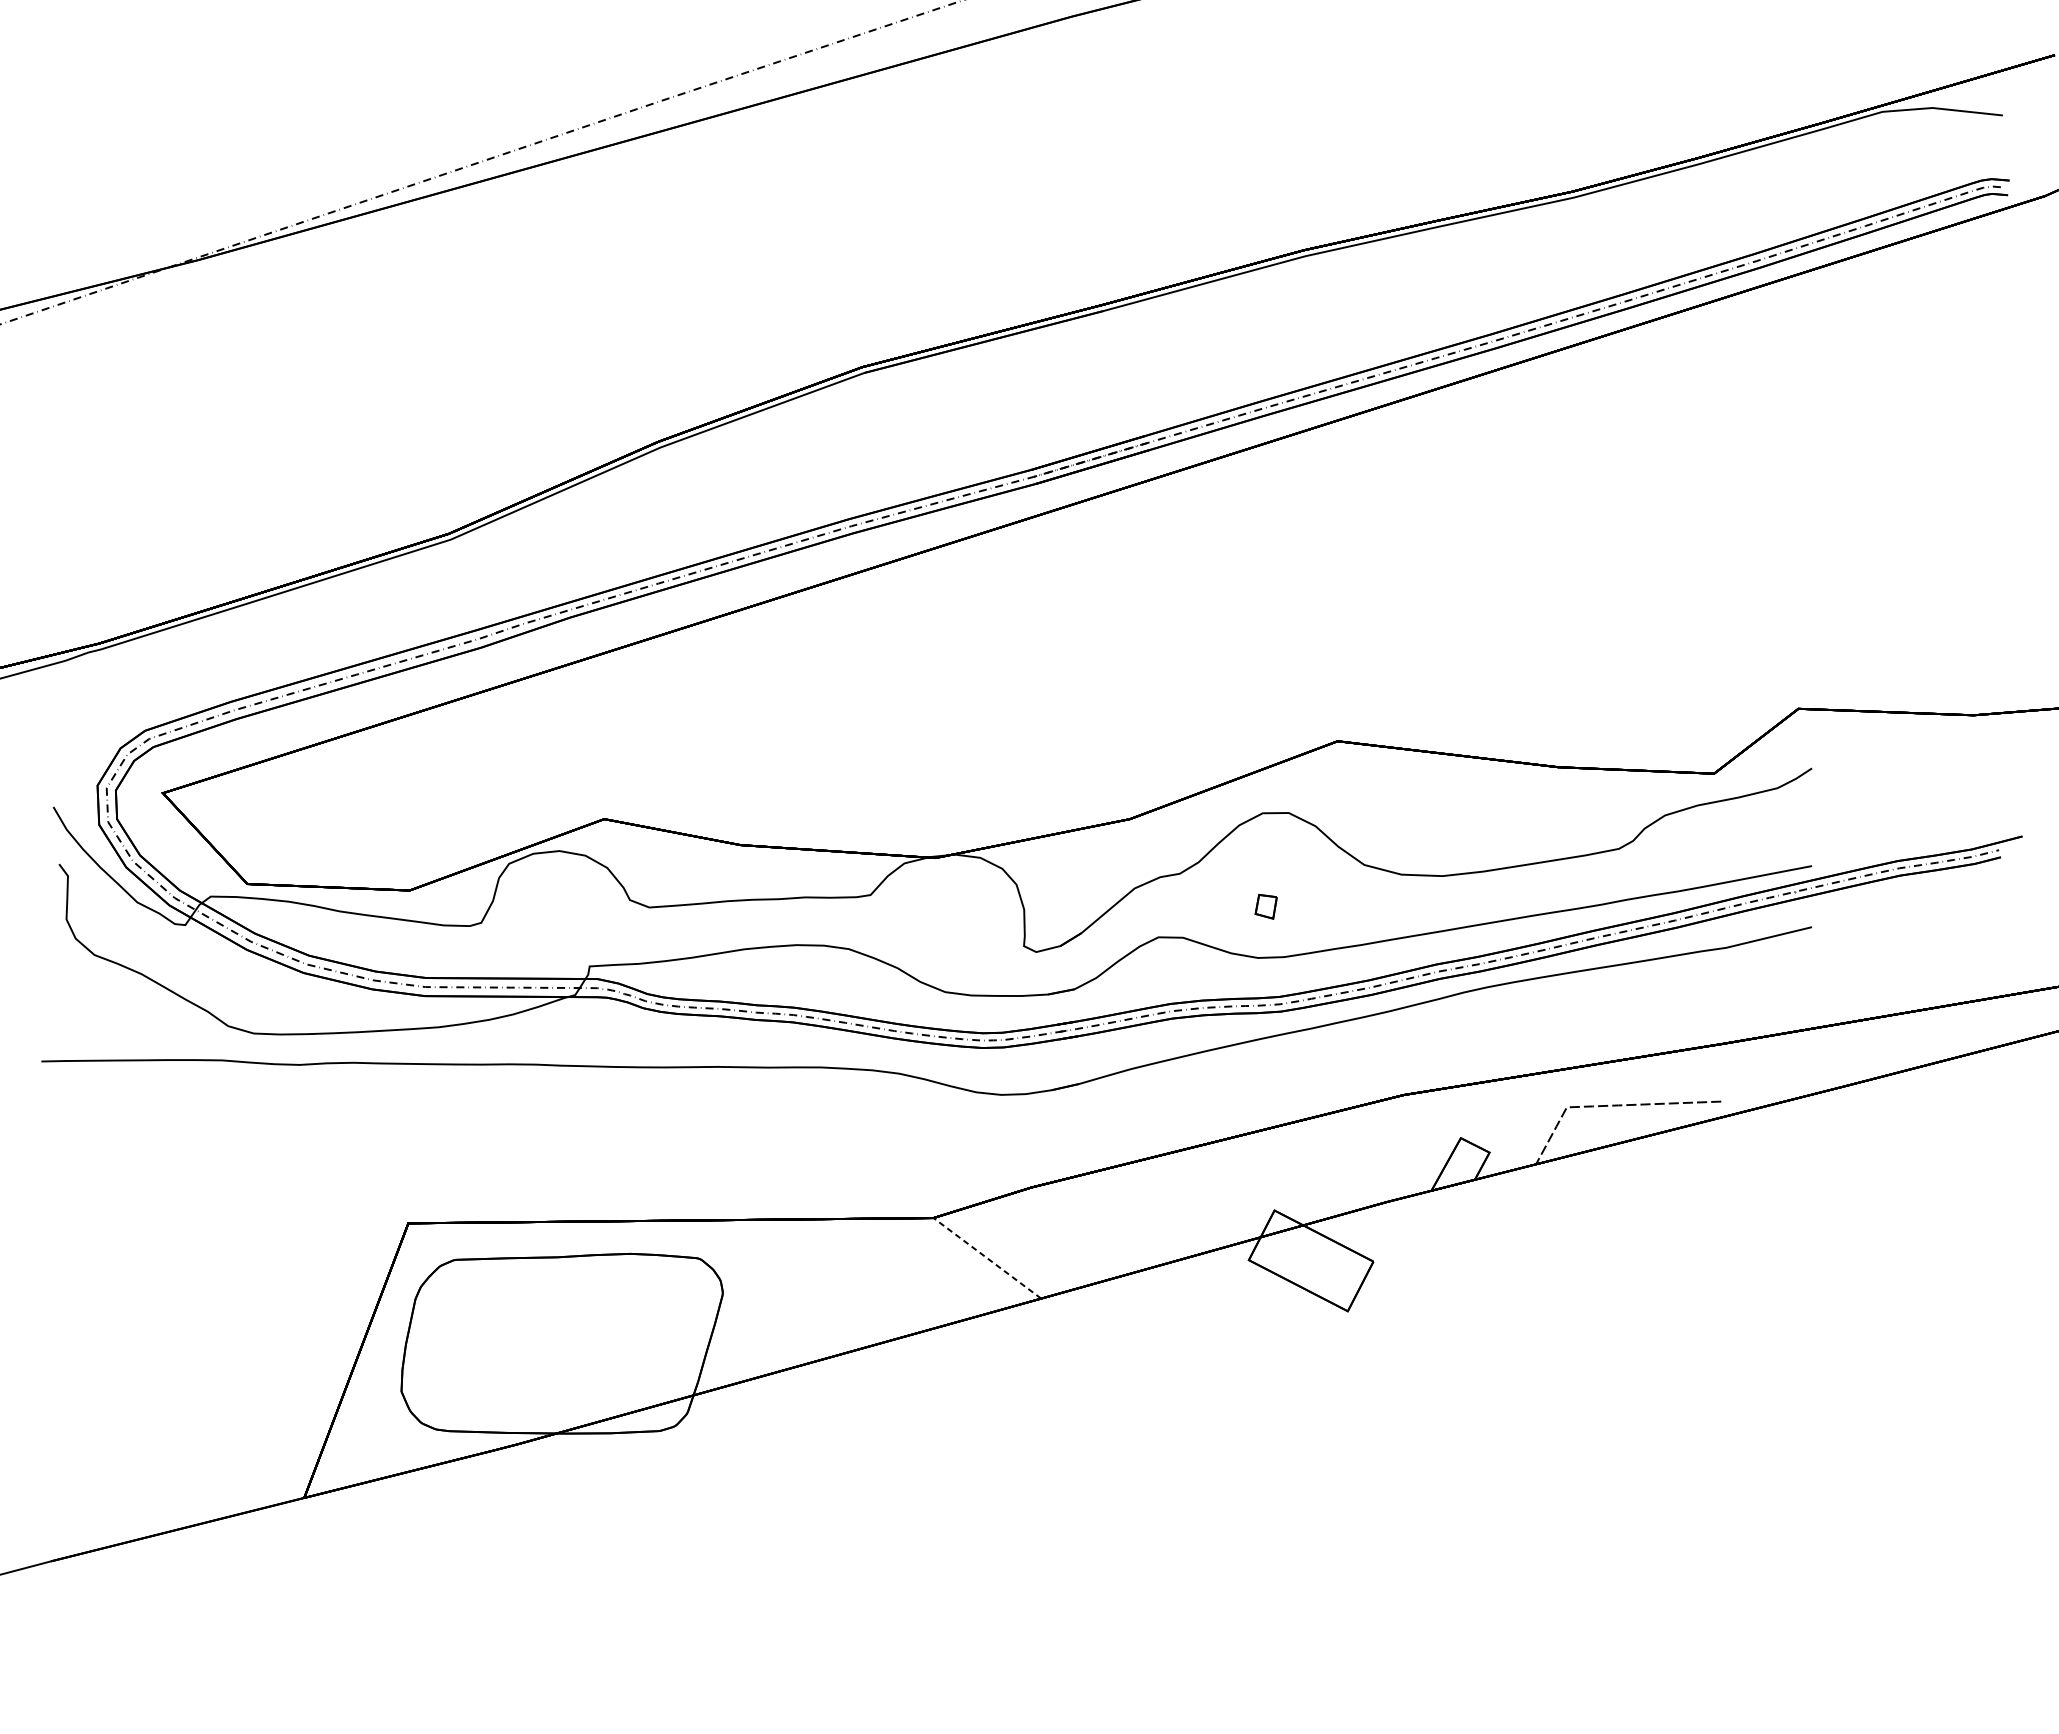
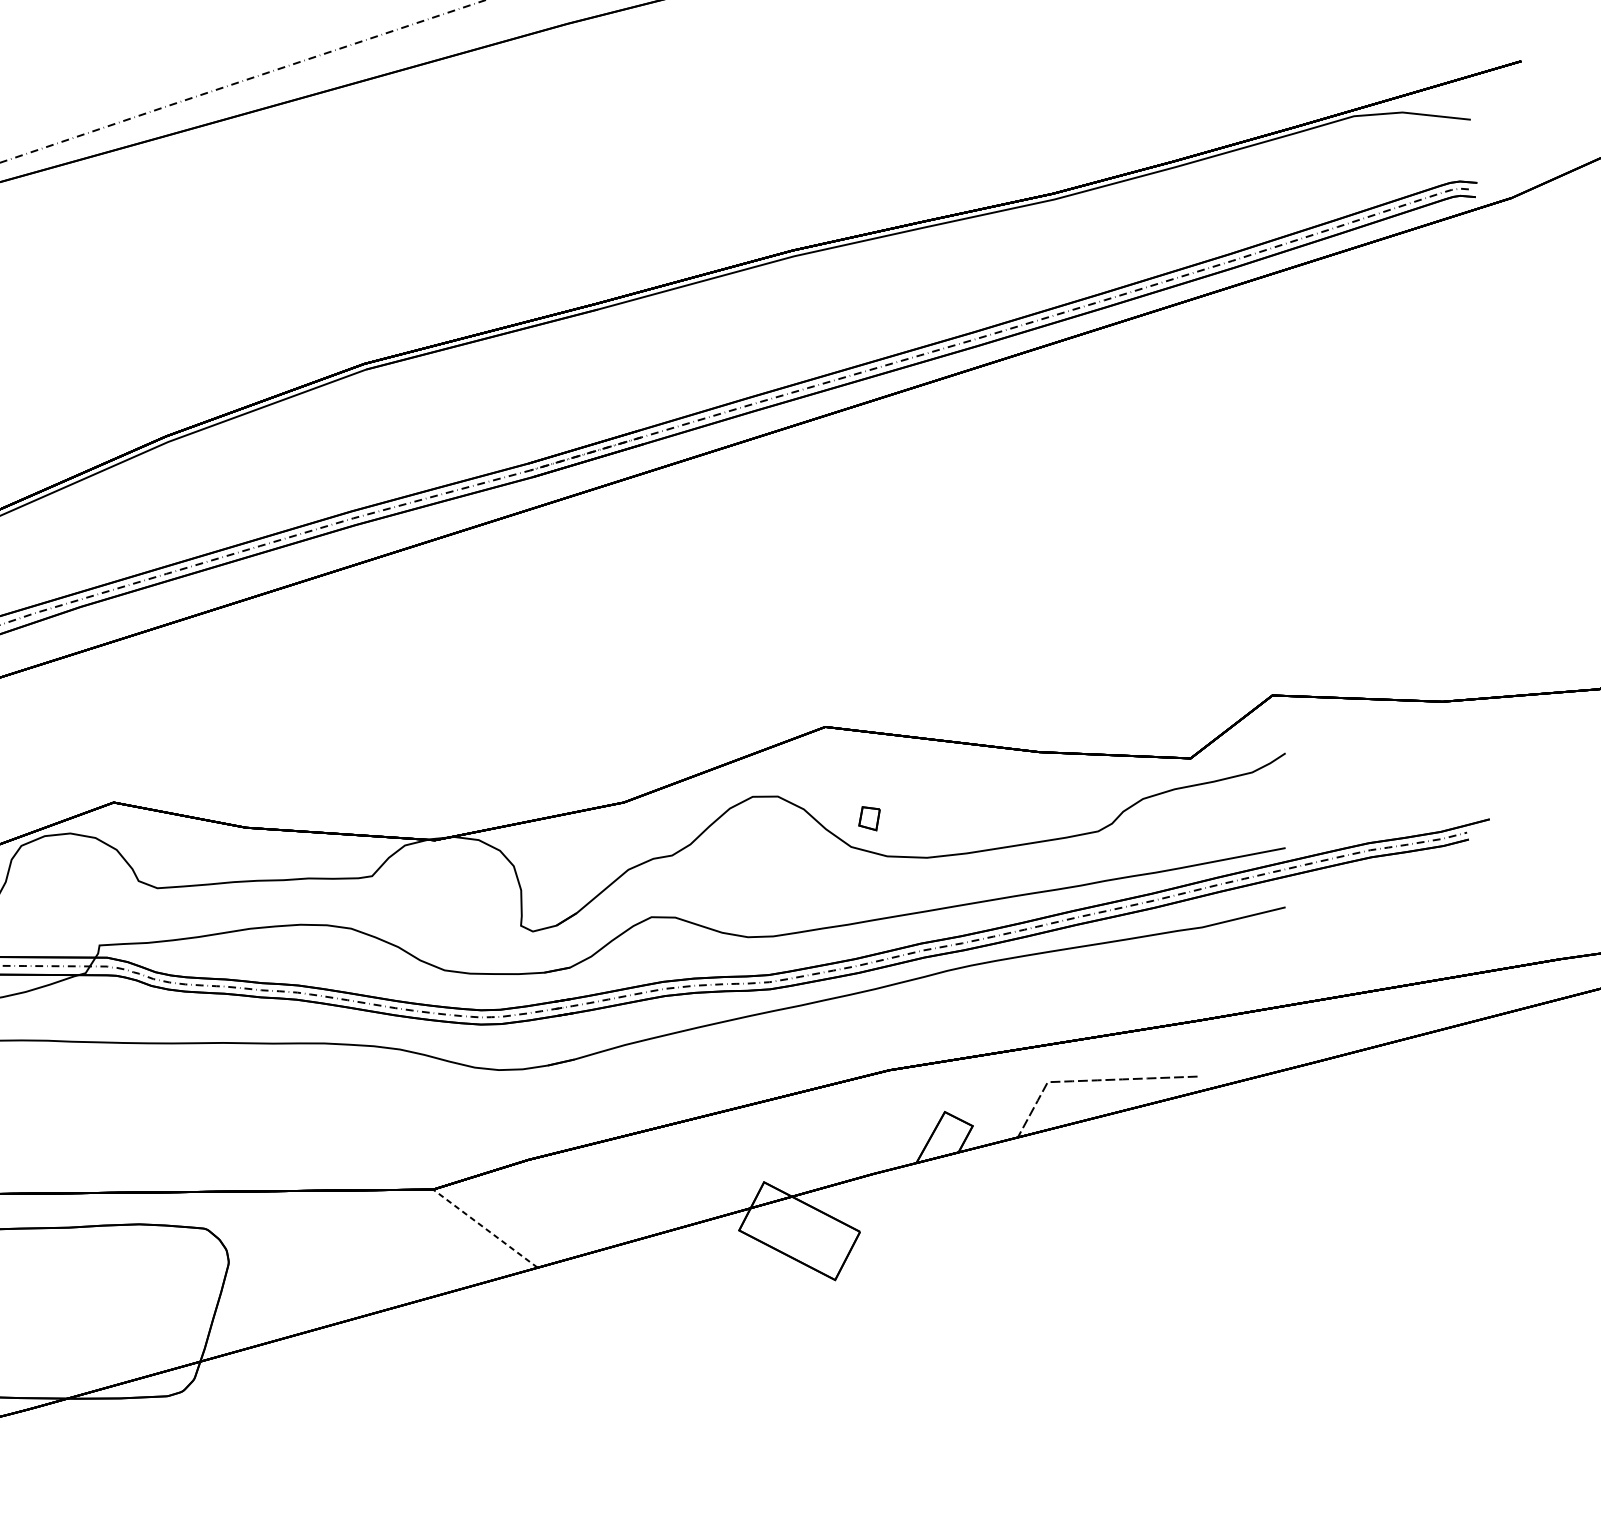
part: (1265, 906) -> (868, 818), moved

